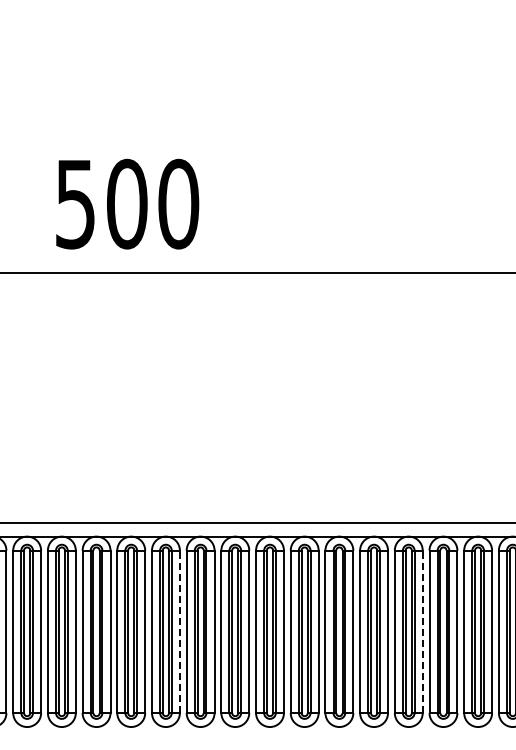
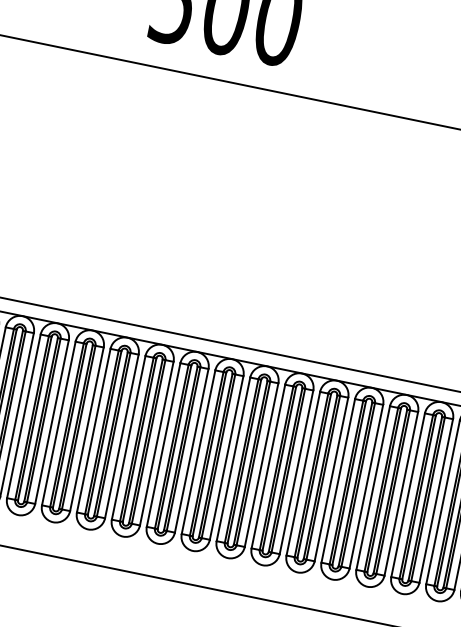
line: (179, 631) -> (191, 450), dashed -> solid
line: (422, 631) -> (436, 500), dashed -> solid

